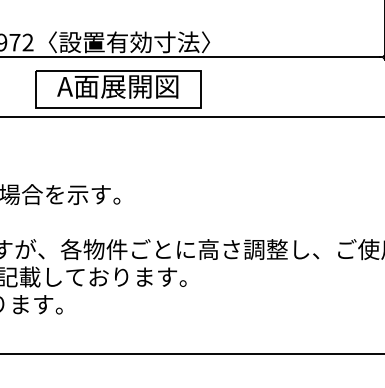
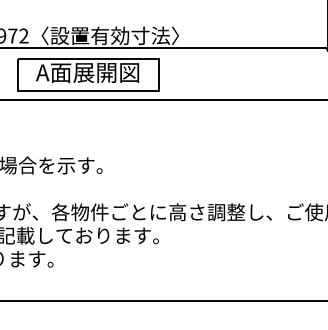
part: (118, 89) -> (88, 75), moved

